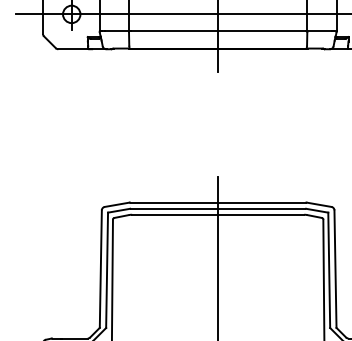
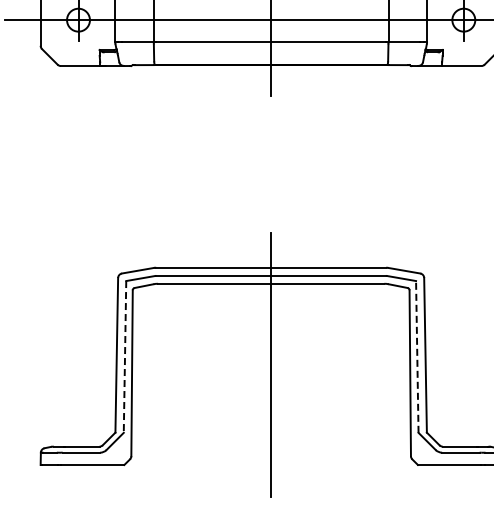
line: (107, 270) -> (125, 356), solid -> dashed
line: (329, 270) -> (417, 356), solid -> dashed

